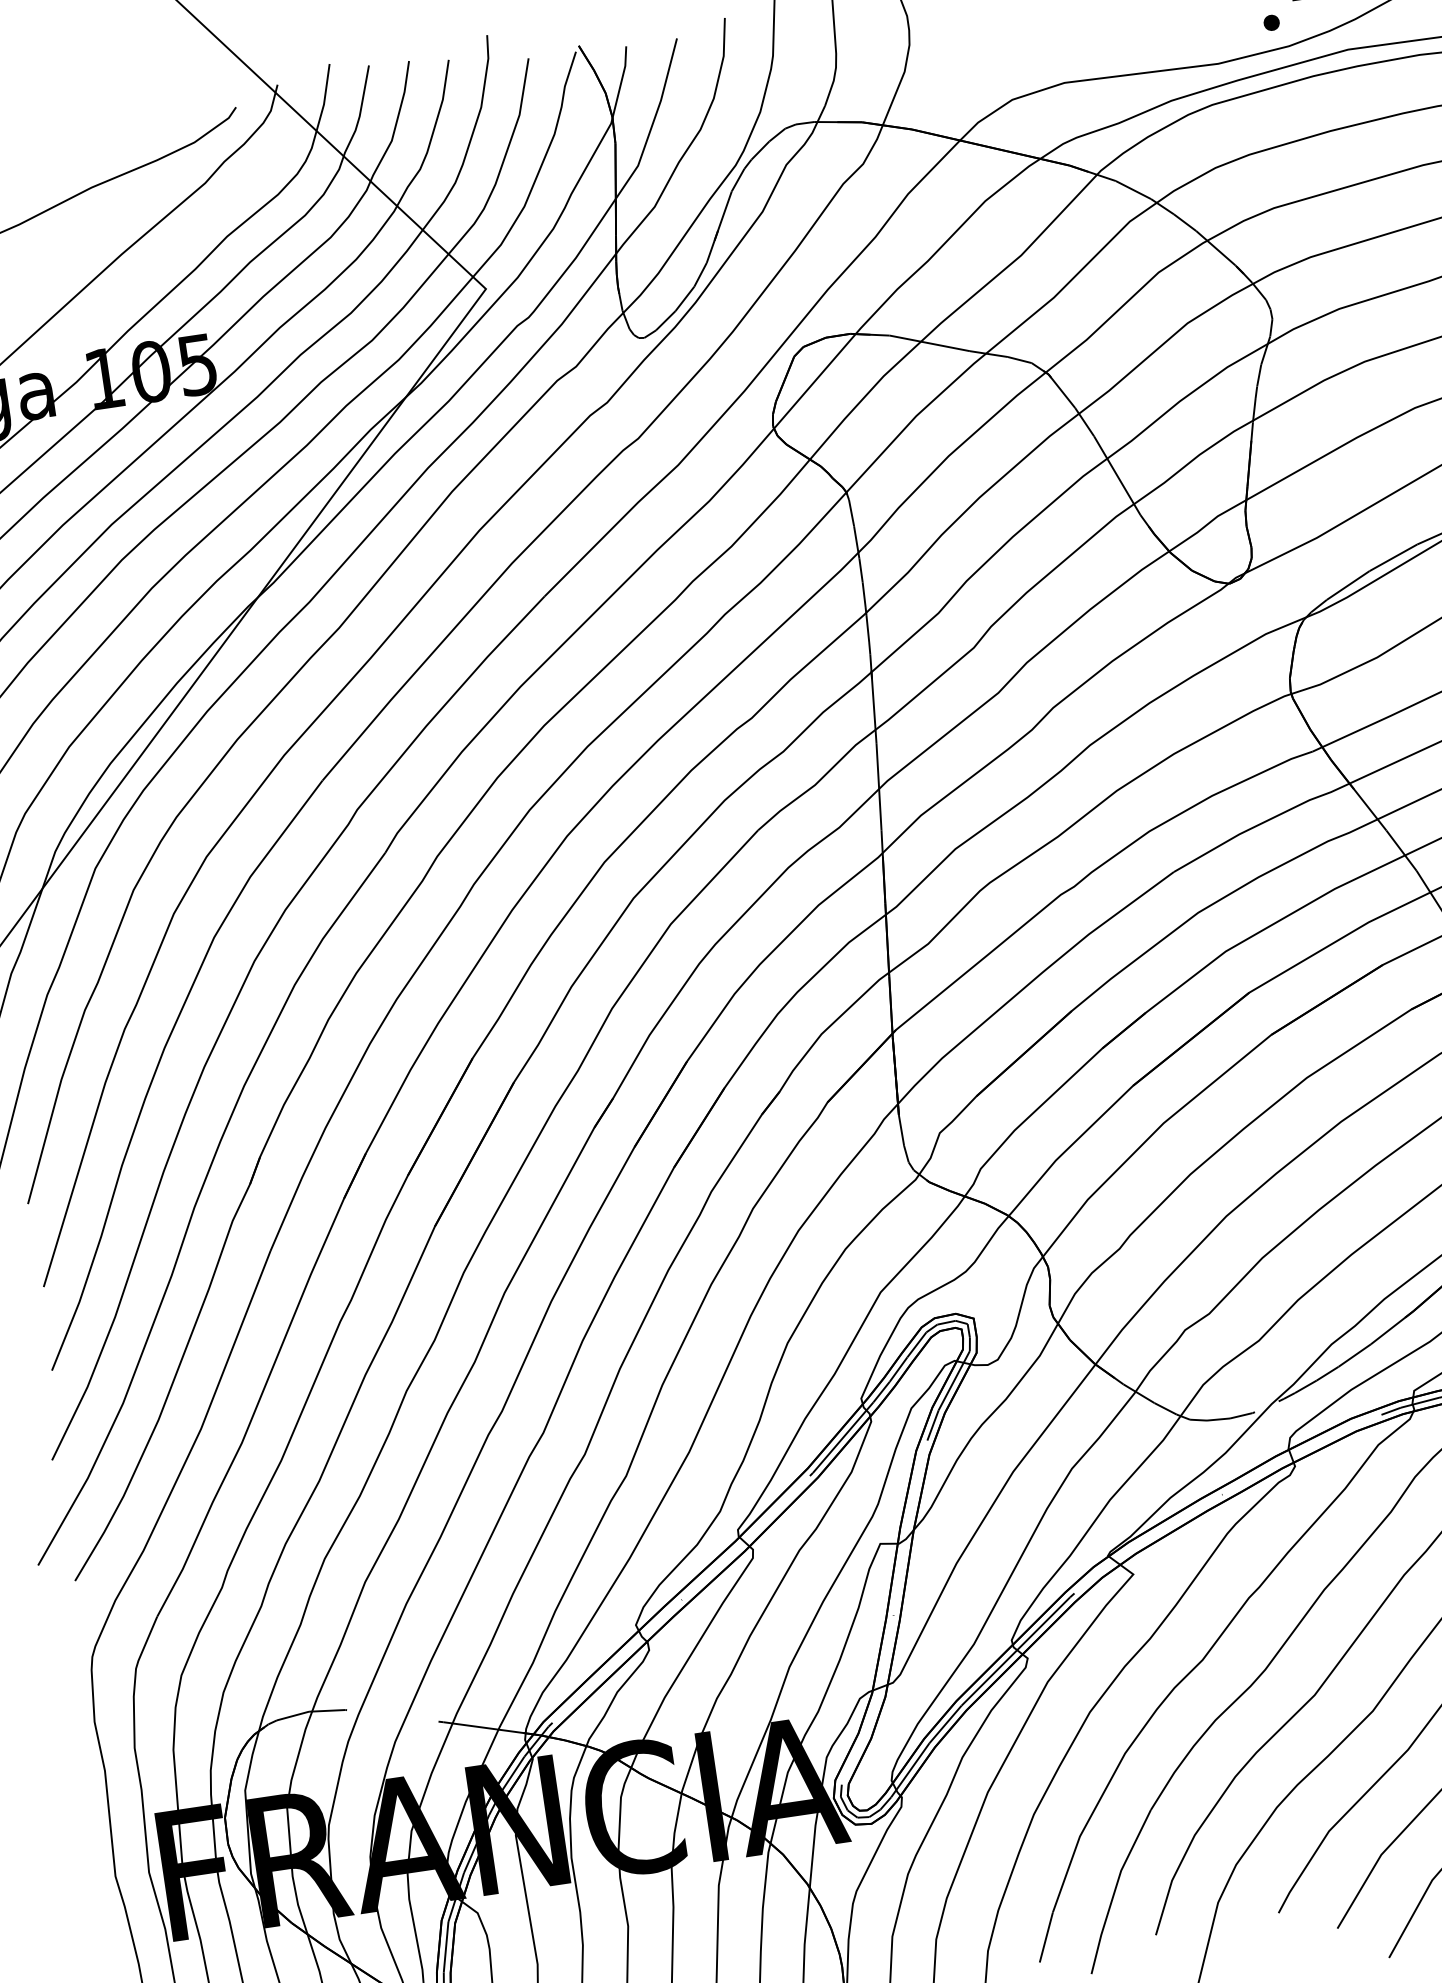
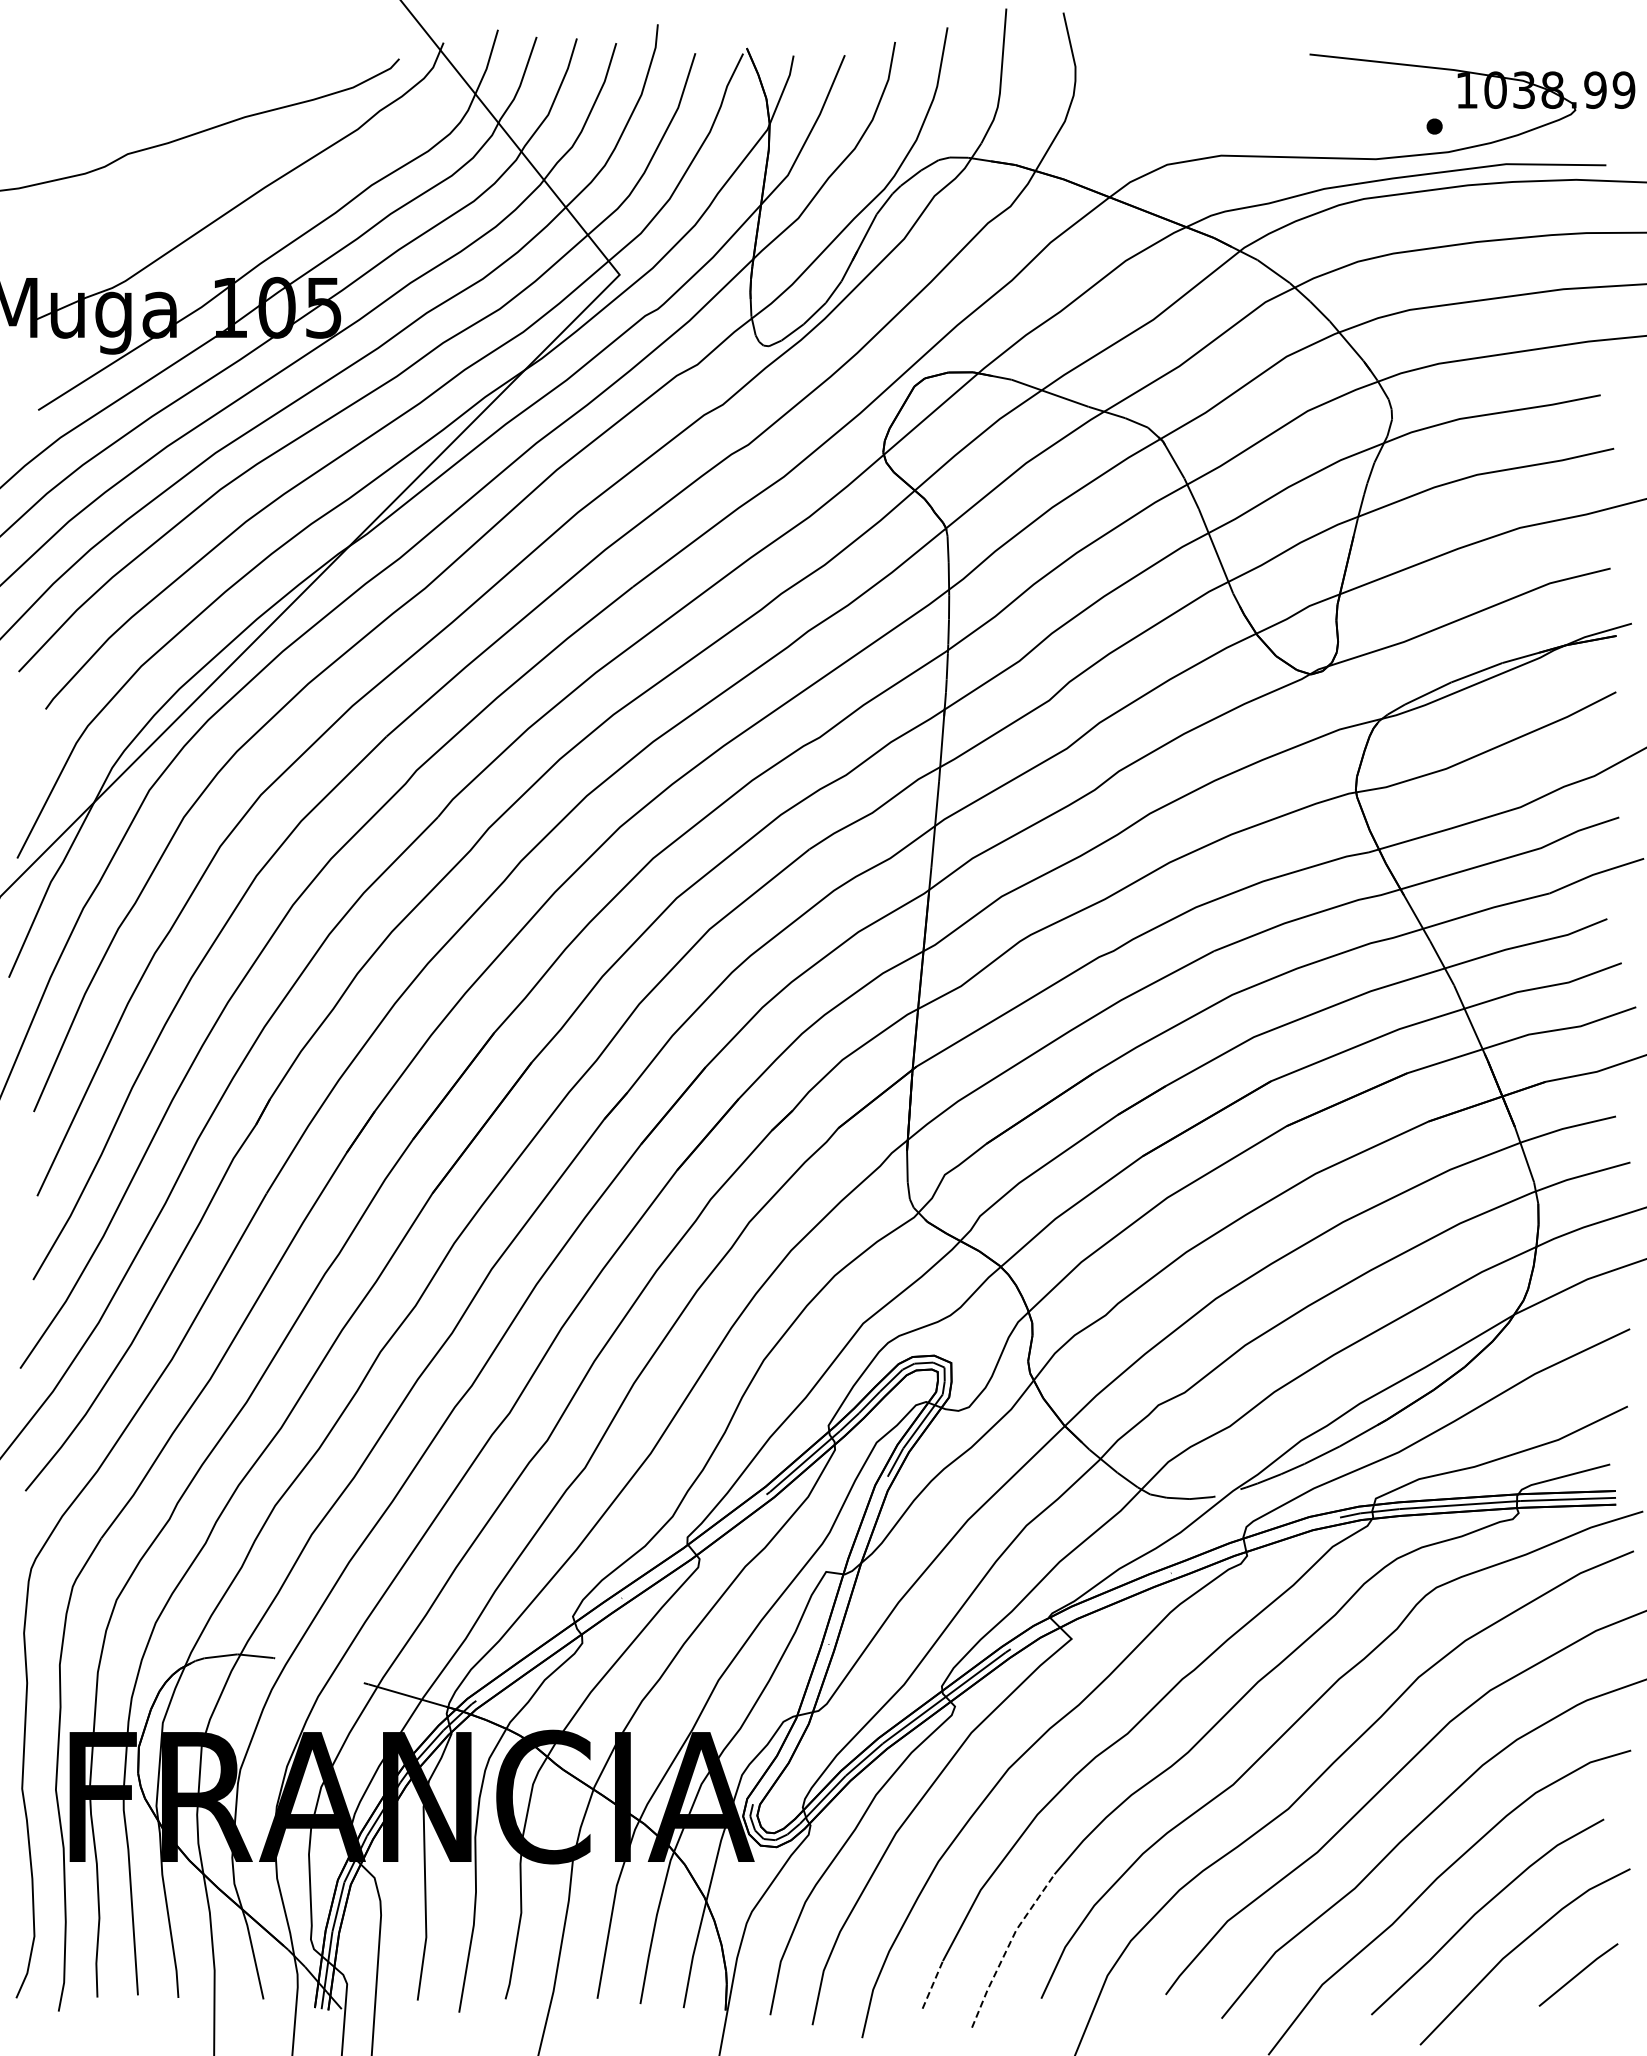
line: (1114, 1889) -> (1007, 1947), solid -> dashed
line: (1046, 1937) -> (932, 1984), solid -> dashed

